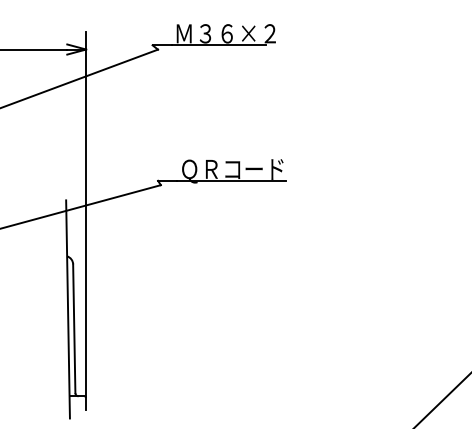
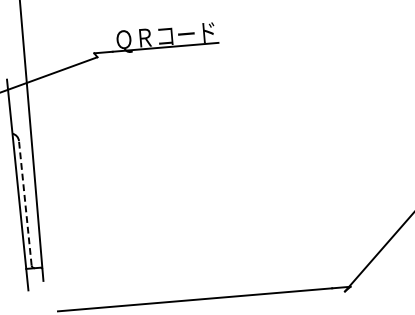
line: (74, 328) -> (25, 202), solid -> dashed

